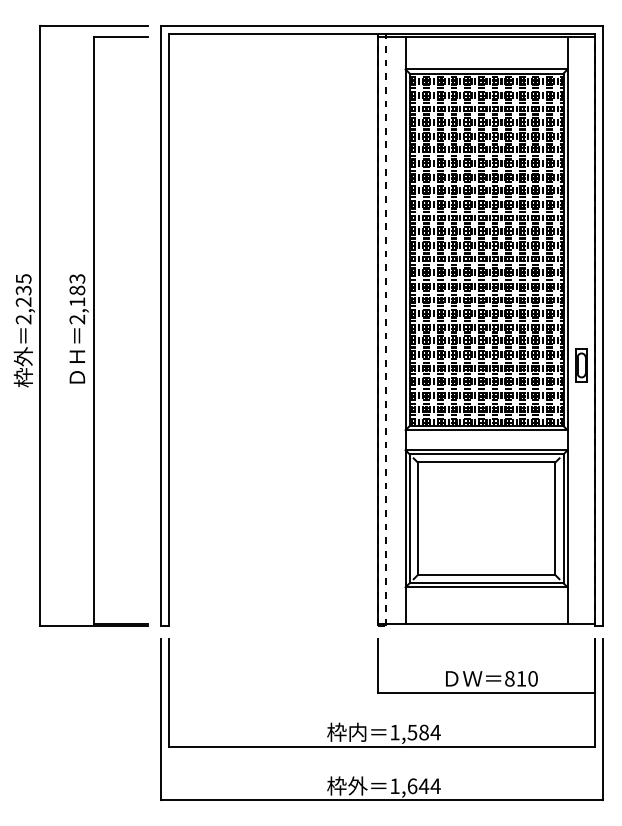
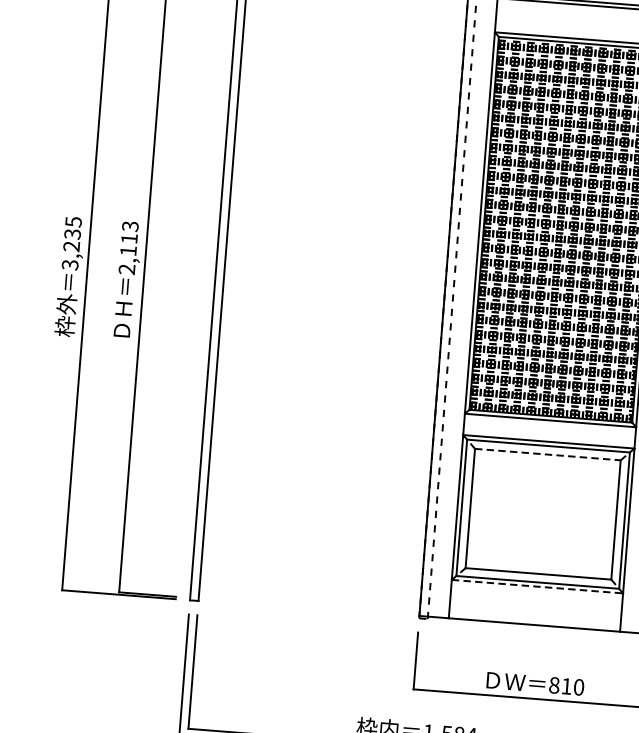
text: (77, 290) -> (129, 238), 2,183 -> 2,113
text: (23, 319) -> (70, 264), 2,235 -> 3,235
line: (486, 462) -> (547, 454), solid -> dashed
line: (486, 587) -> (537, 586), solid -> dashed

